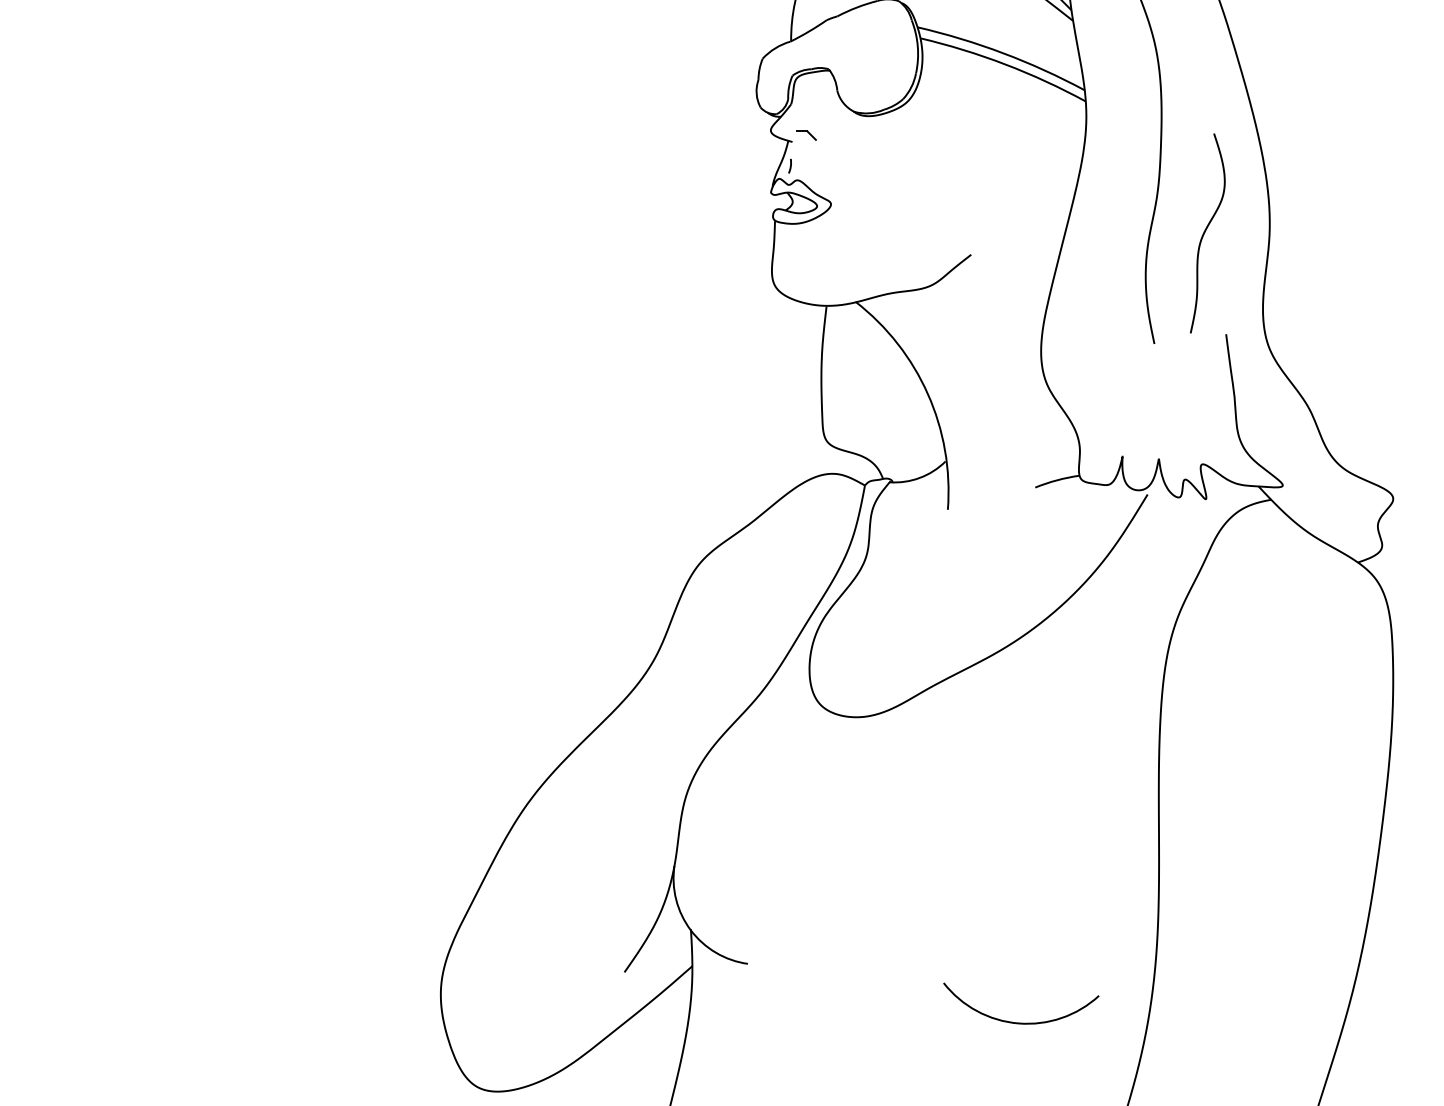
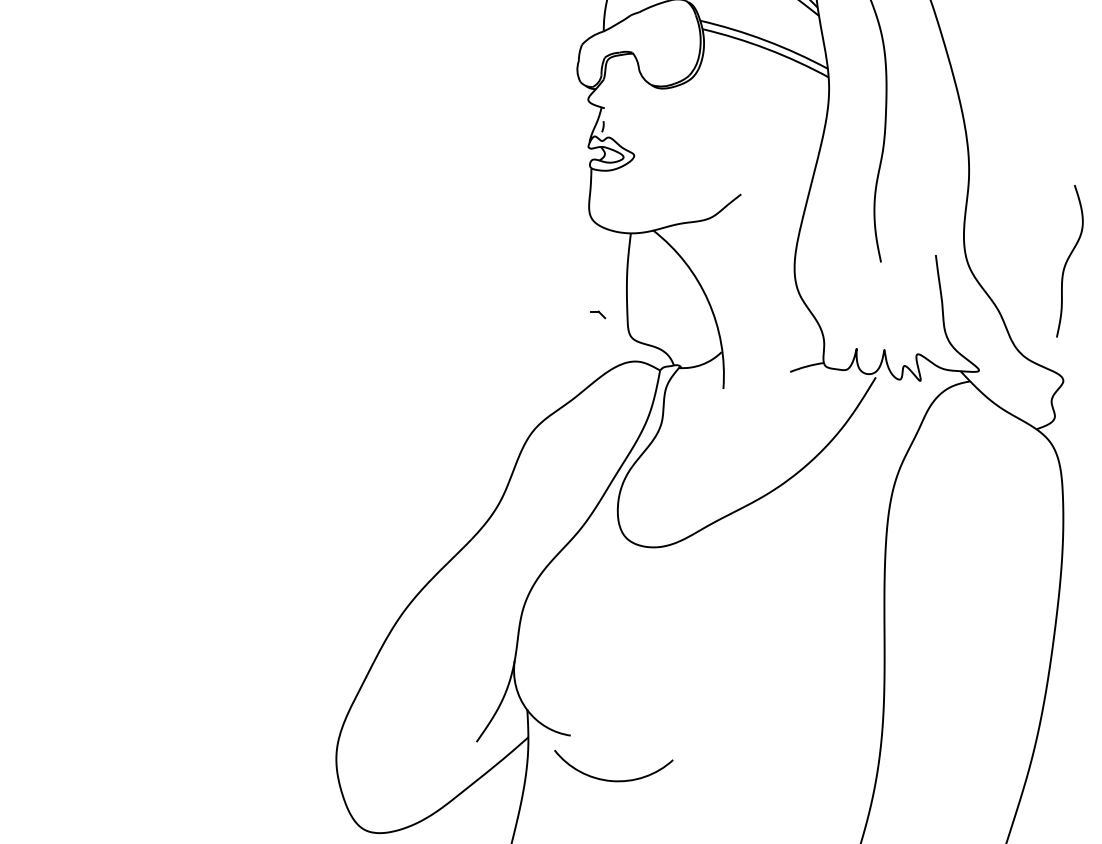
part: (806, 135) -> (597, 314), moved
curve: (1205, 232) -> (1068, 260), moved
arc: (1021, 1022) -> (613, 780), moved

